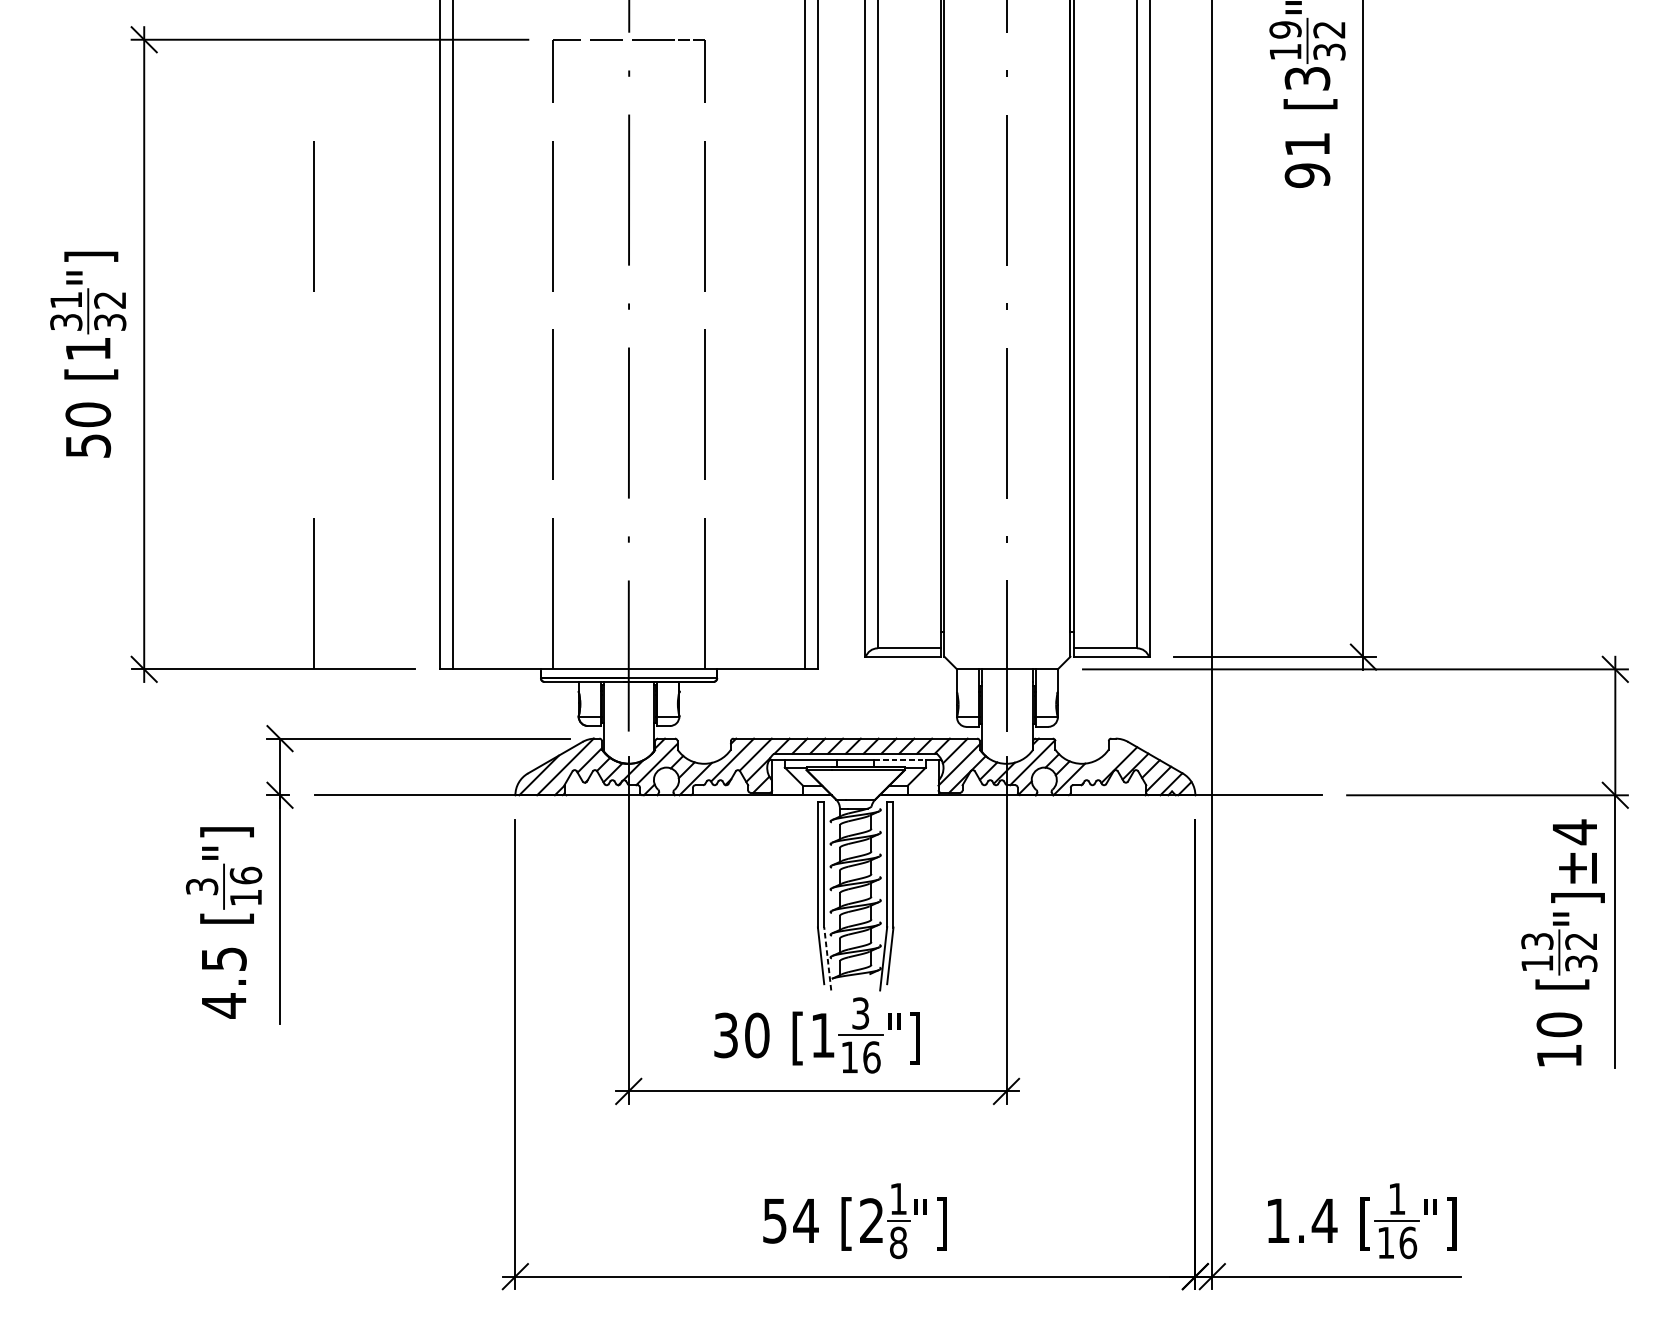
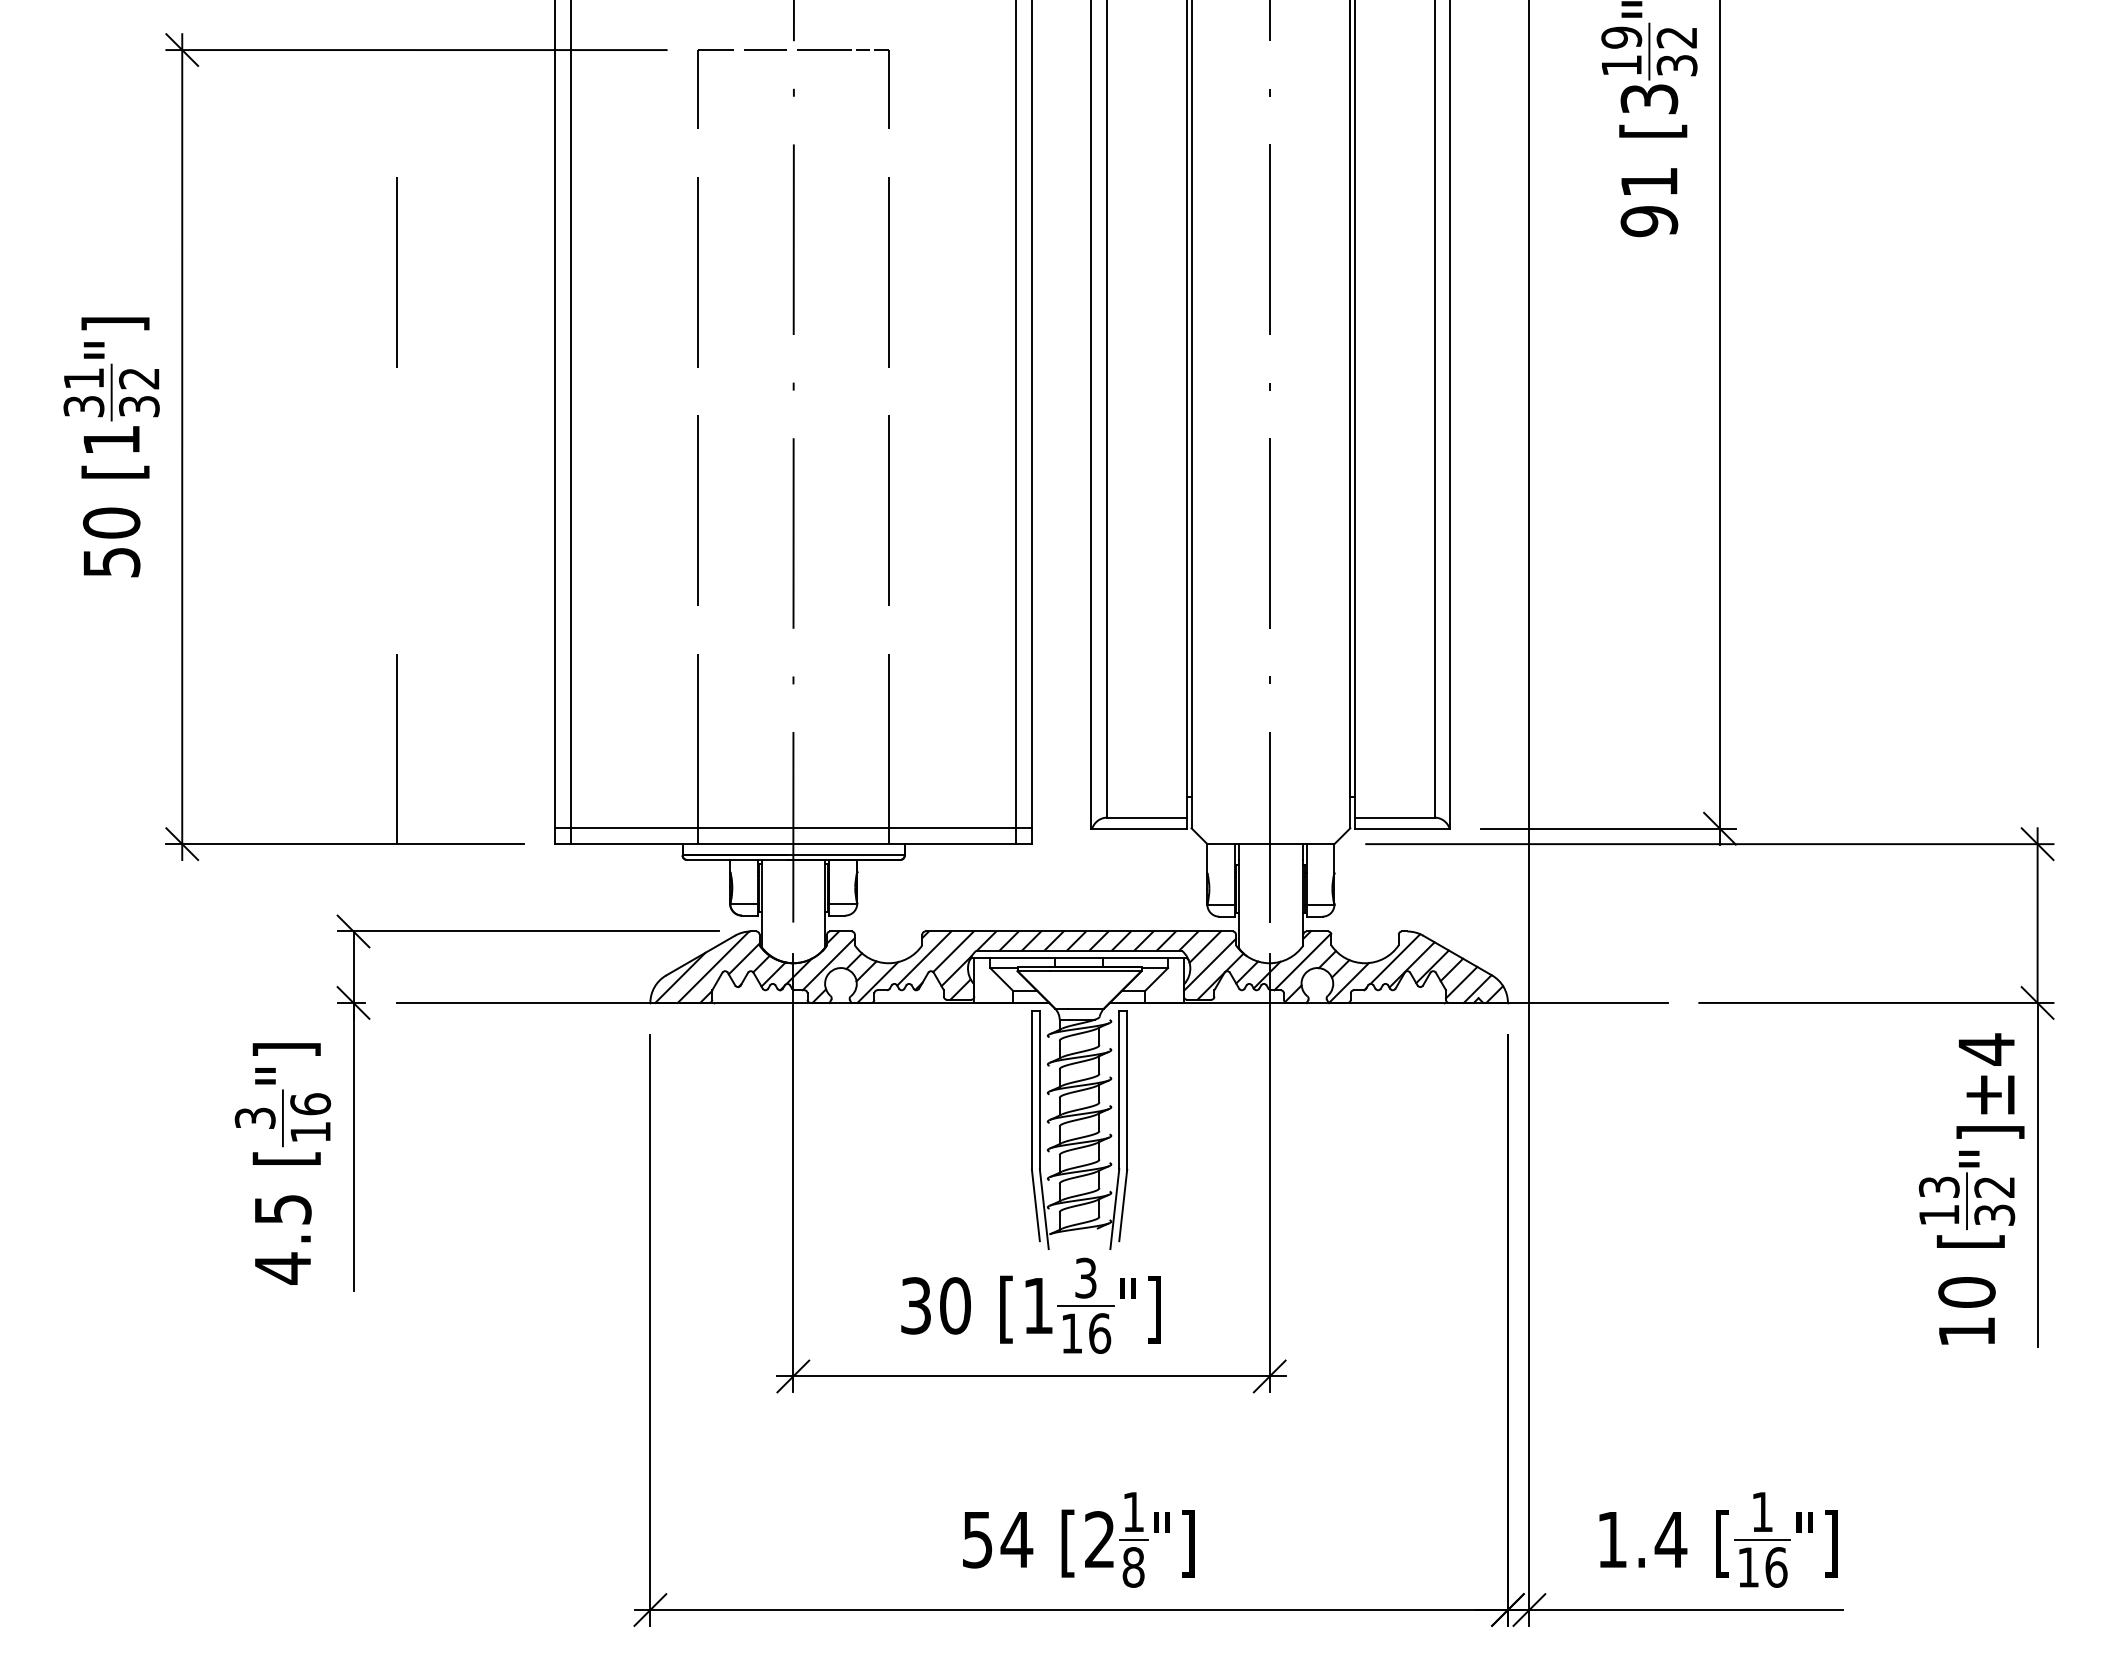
line: (628, 656) -> (793, 828), added
line: (900, 760) -> (1135, 958), dashed -> solid
line: (1106, 760) -> (1395, 958), added
line: (827, 958) -> (1044, 1208), dashed -> solid

